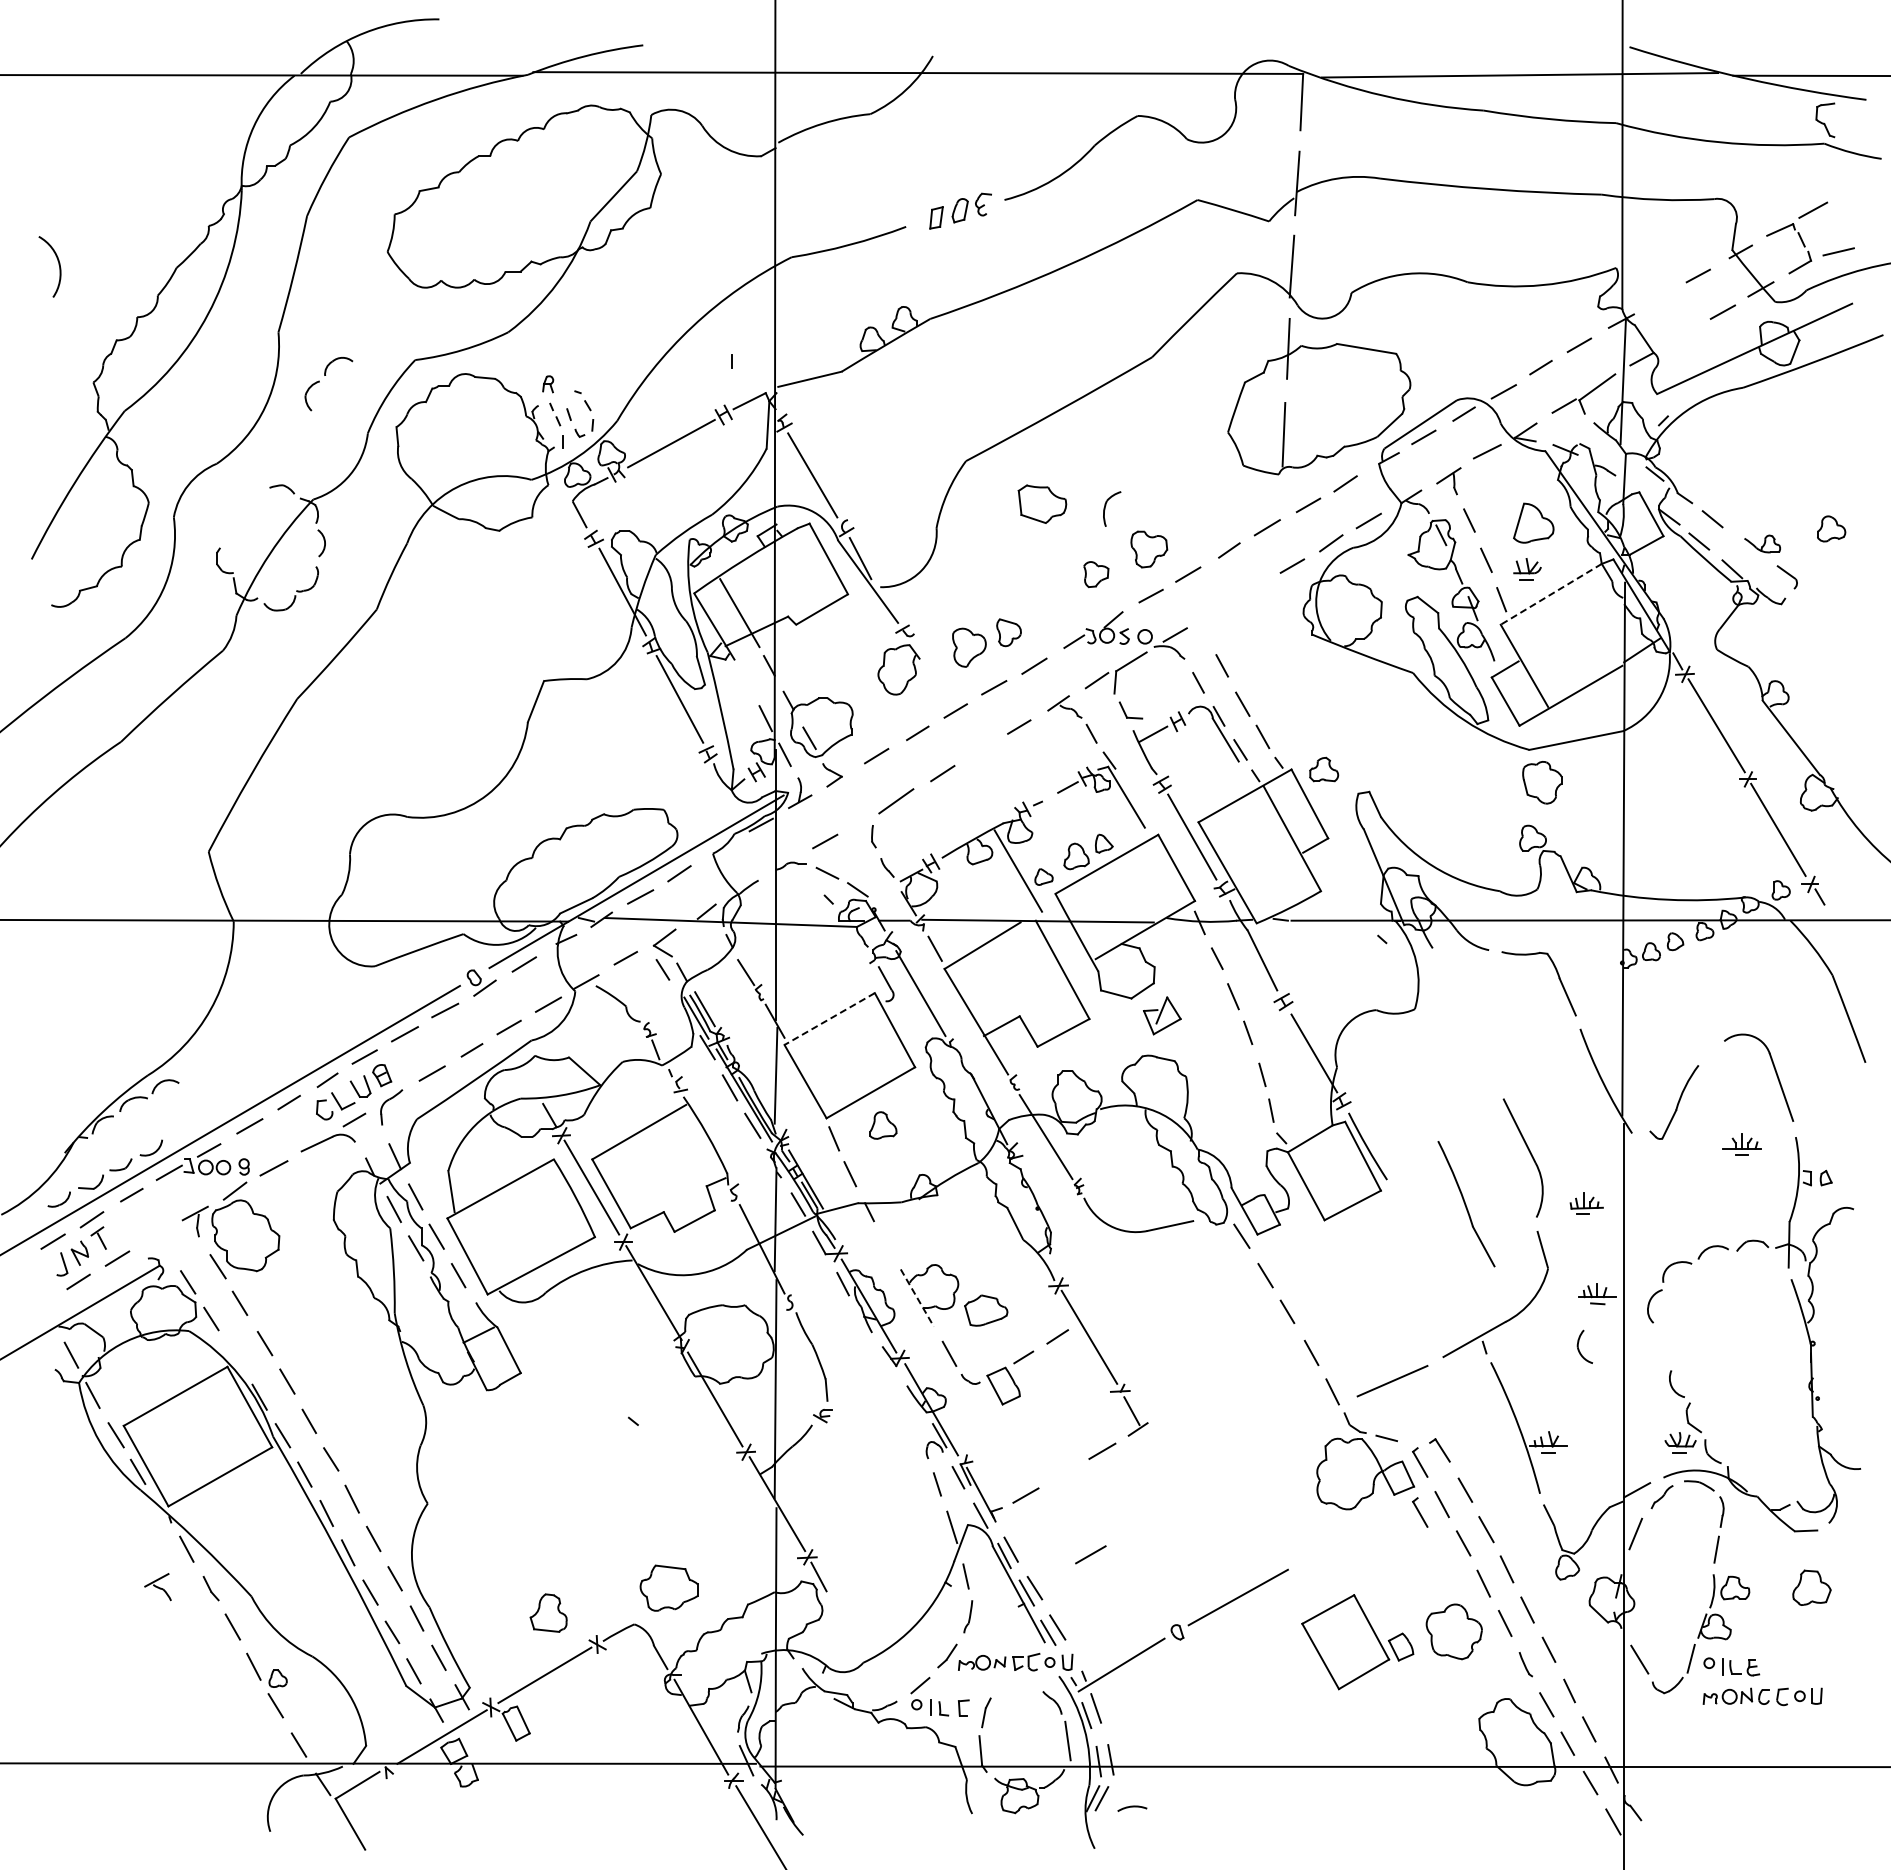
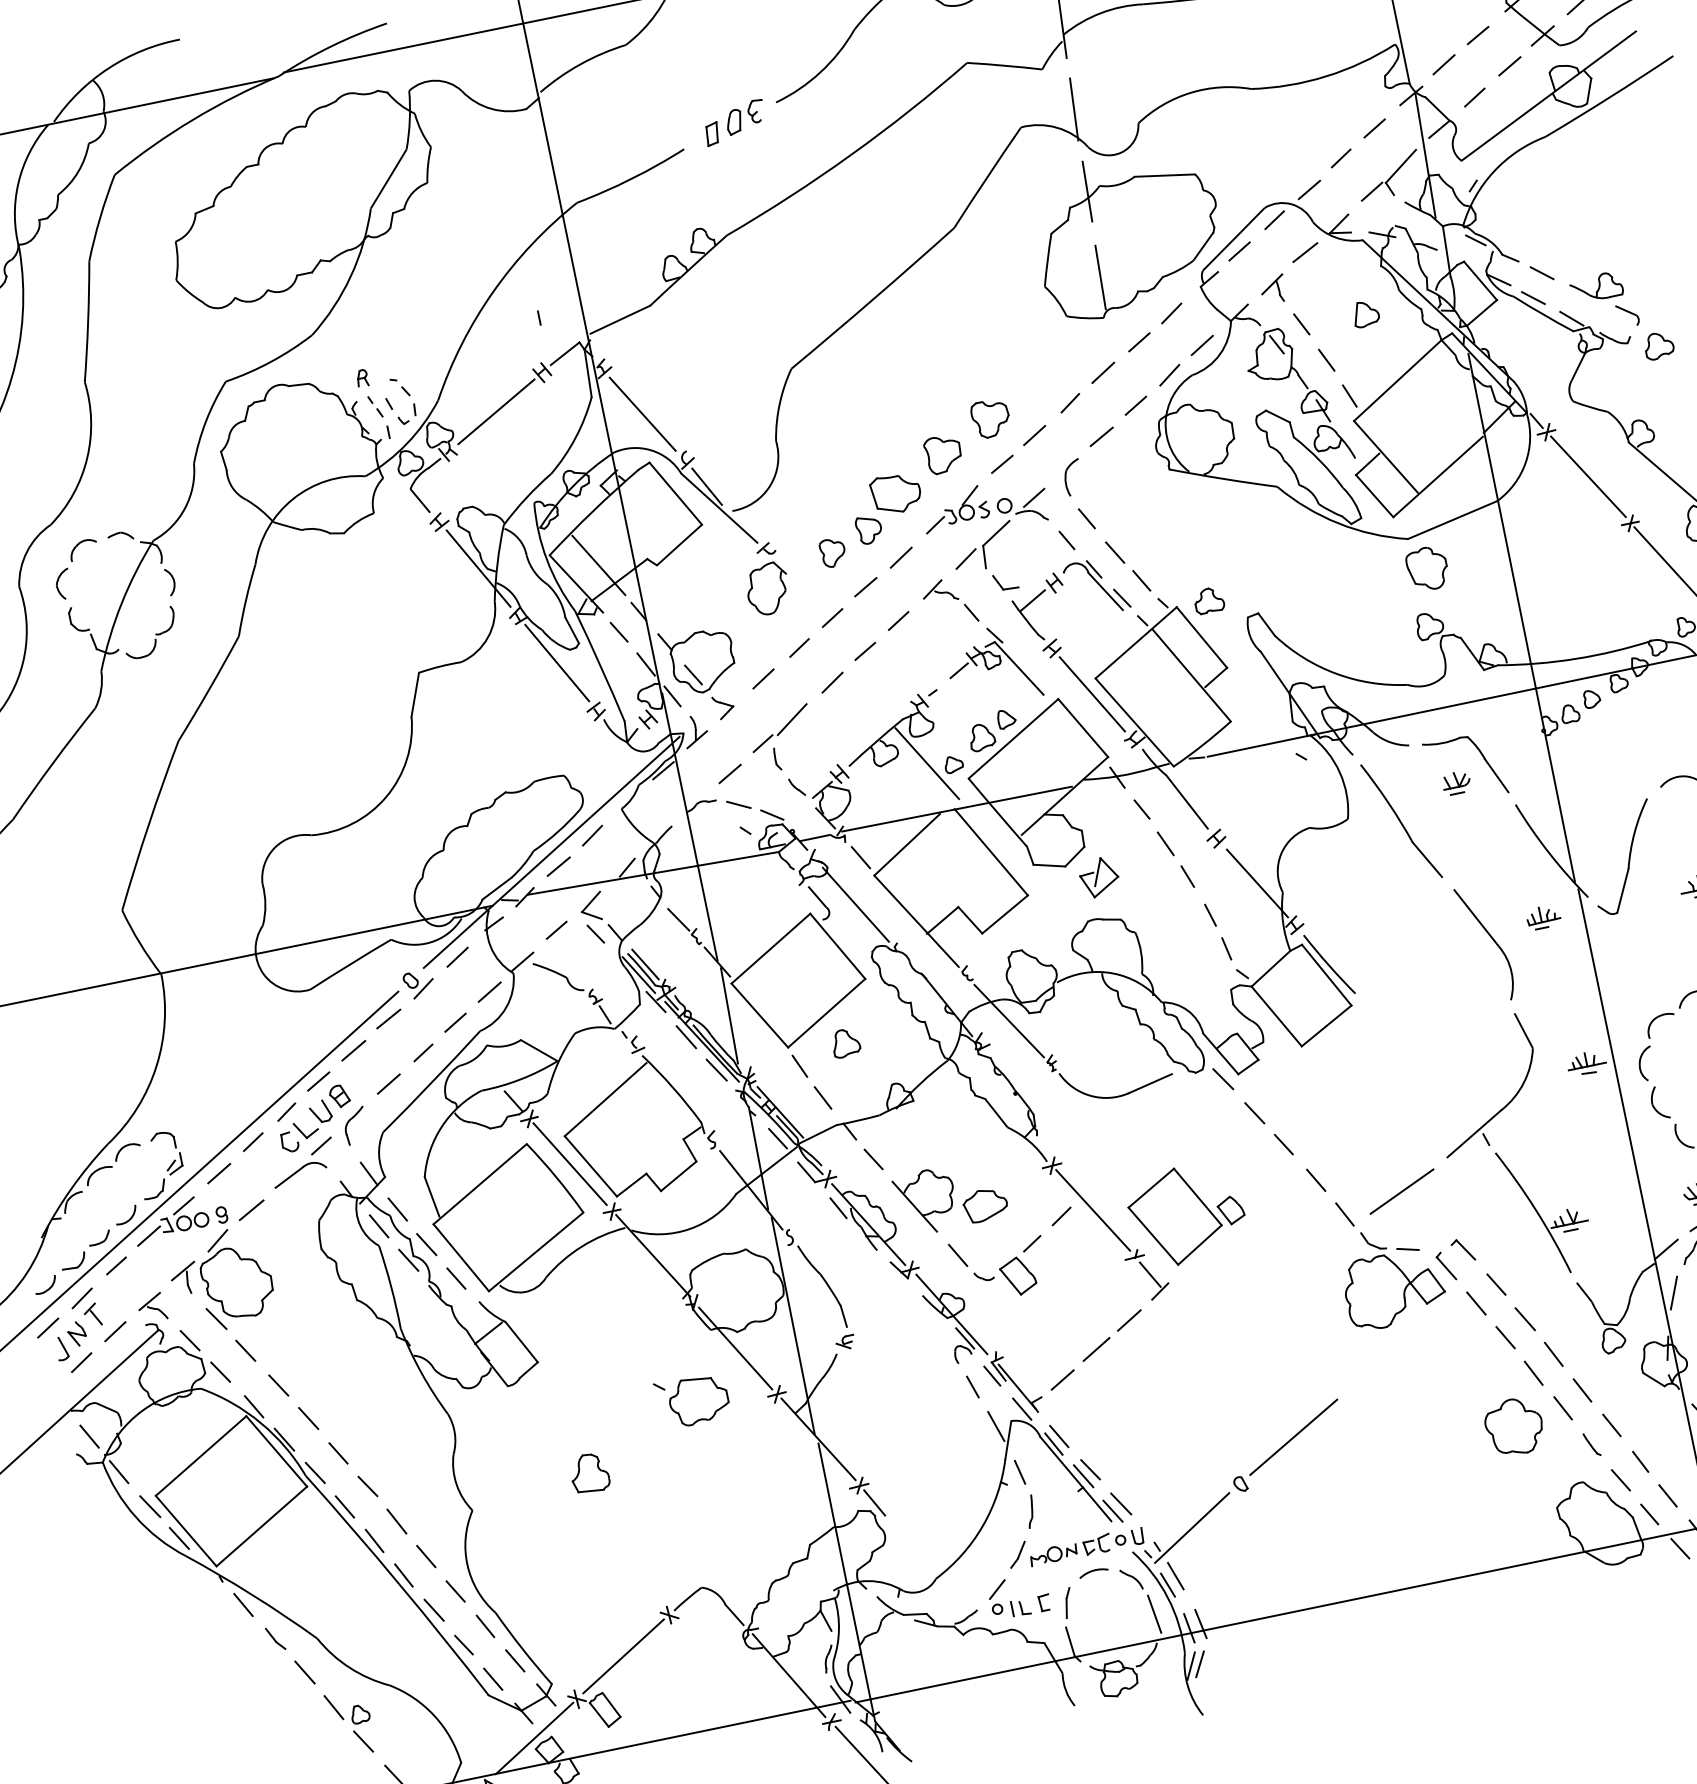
line: (1659, 297) -> (1444, 64), added
line: (1682, 335) -> (1474, 97), added
part: (319, 382) -> (67, 569), moved
part: (1042, 503) -> (896, 492), moved
part: (1106, 505) -> (1066, 475), moved
part: (1533, 523) -> (1365, 314), size x0.62
part: (1831, 528) -> (1659, 345), moved
part: (1762, 543) -> (1596, 287), size x1.43
part: (1527, 569) -> (1456, 783), moved
part: (1096, 574) -> (943, 454), size x1.43
line: (1252, 589) -> (1101, 437), added
line: (1551, 594) -> (1398, 380), dashed -> solid
part: (969, 647) -> (833, 552), size x0.71
line: (745, 681) -> (618, 631), added
line: (980, 749) -> (864, 651), added
line: (862, 818) -> (762, 743), added
line: (829, 1019) -> (770, 949), dashed -> solid
part: (1674, 1102) -> (1623, 858), size x1.43
part: (200, 1111) -> (167, 1169), added
part: (1586, 1203) -> (1543, 917), moved
part: (1466, 1204) -> (1401, 821), moved
line: (886, 1243) -> (873, 1159), added
line: (917, 1298) -> (915, 1207), dashed -> solid
part: (1584, 1346) -> (1659, 1102), moved
line: (236, 1359) -> (253, 1407), added
part: (1420, 1512) -> (1456, 1315), removed
line: (1090, 1554) -> (1096, 1349), moved
part: (157, 1587) -> (151, 1308), moved
part: (668, 1587) -> (697, 1399), moved
part: (548, 1612) -> (589, 1472), moved
part: (1357, 1642) -> (1186, 1214), moved
arc: (1132, 1807) -> (1093, 1571), moved

